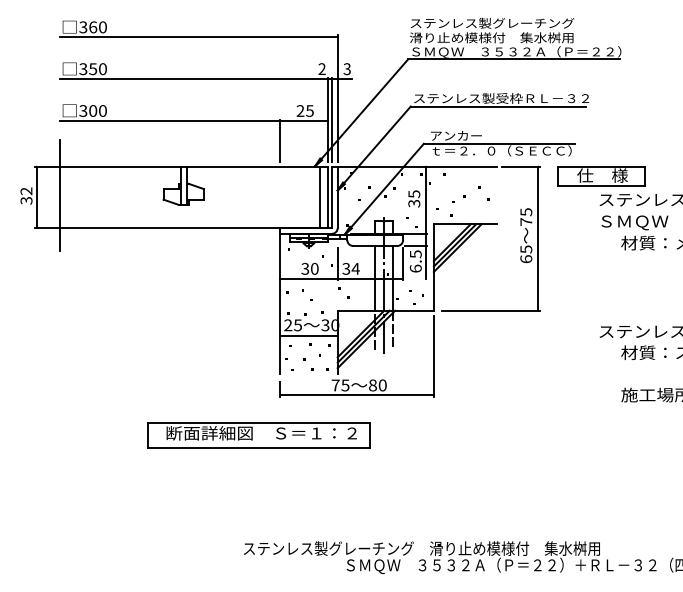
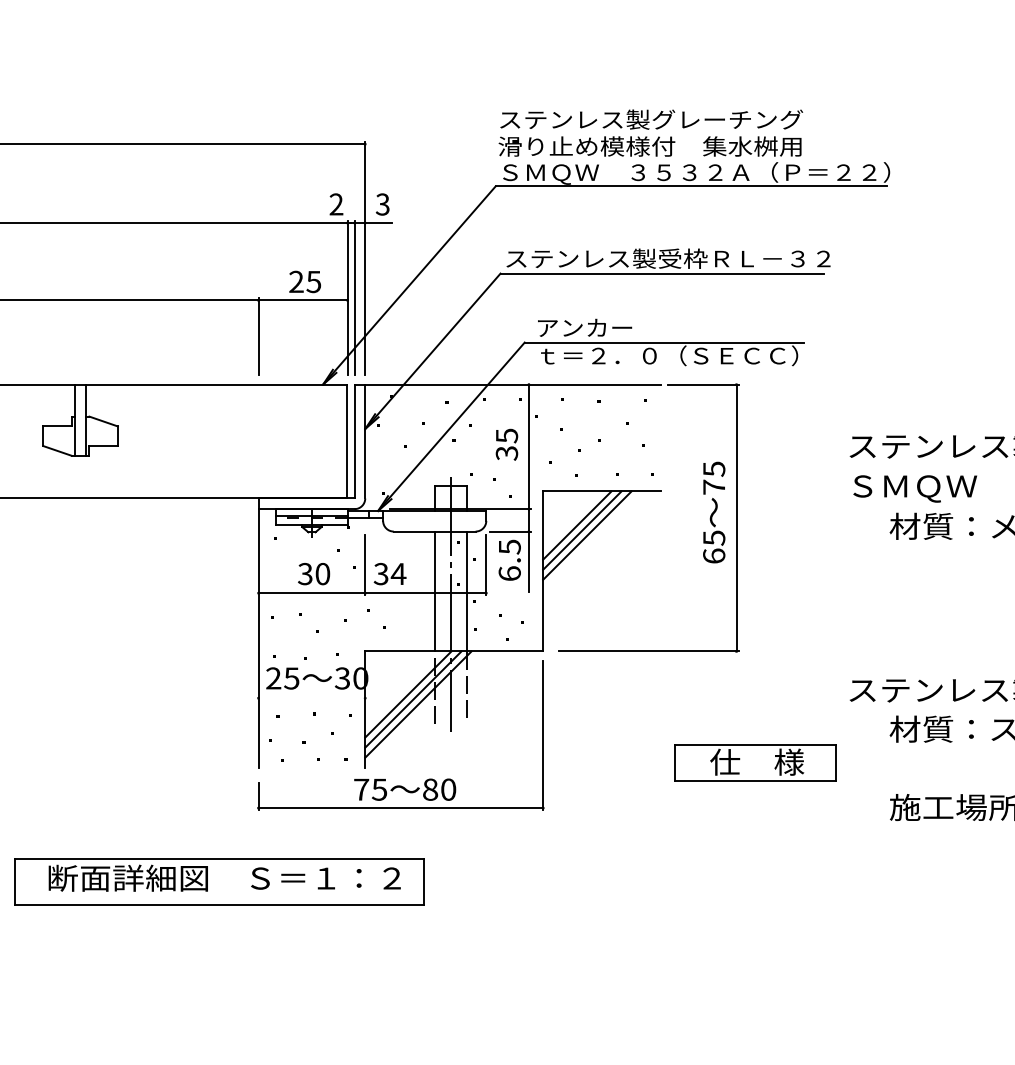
part: (601, 176) -> (755, 763), moved
line: (320, 197) -> (333, 441), removed
line: (308, 336) -> (311, 699), removed

